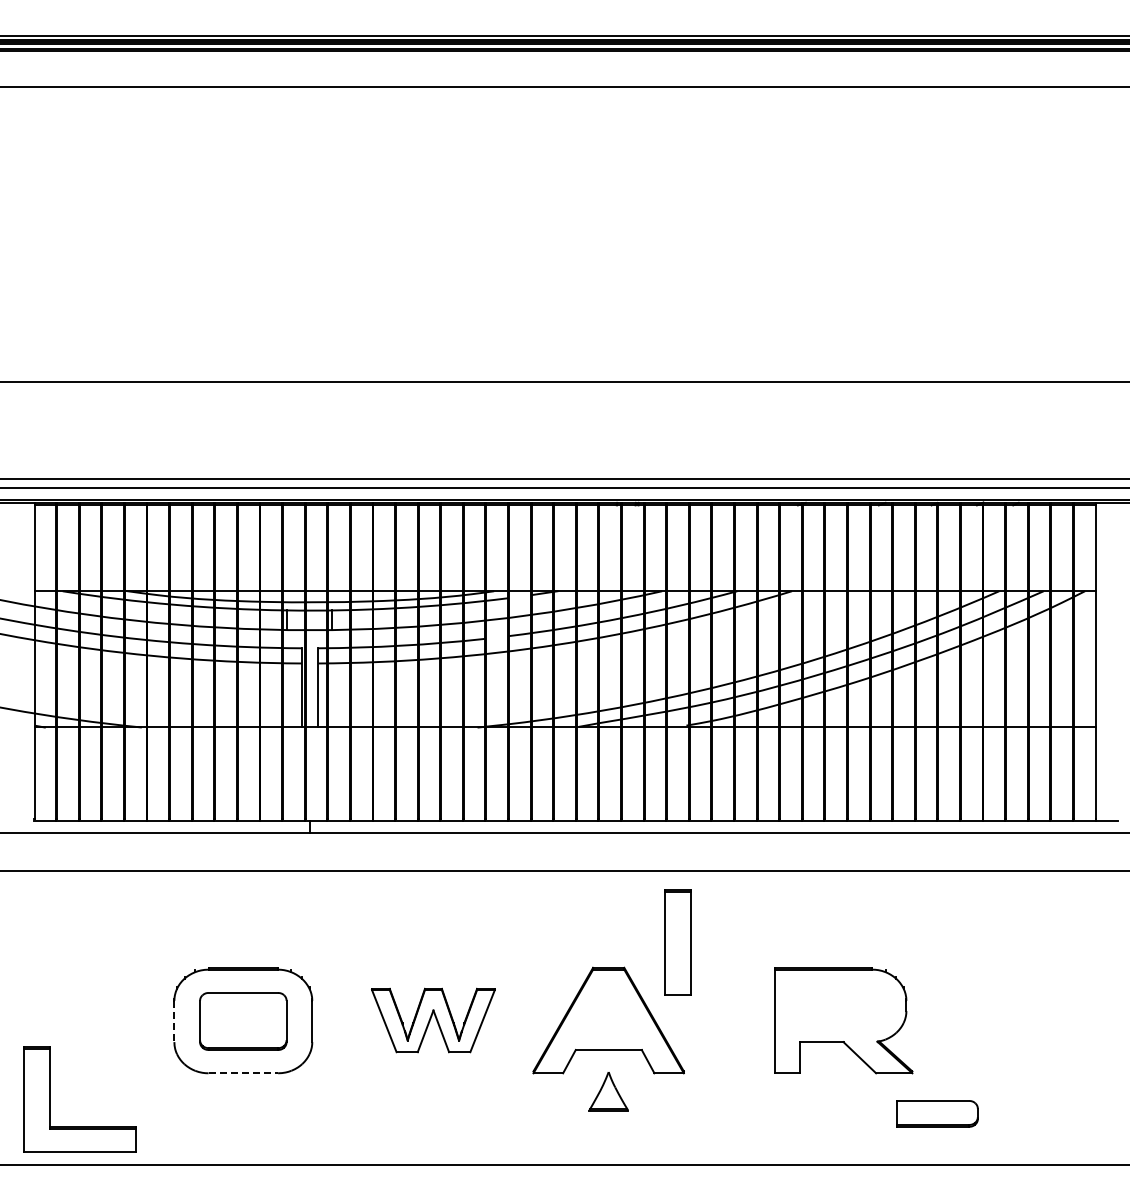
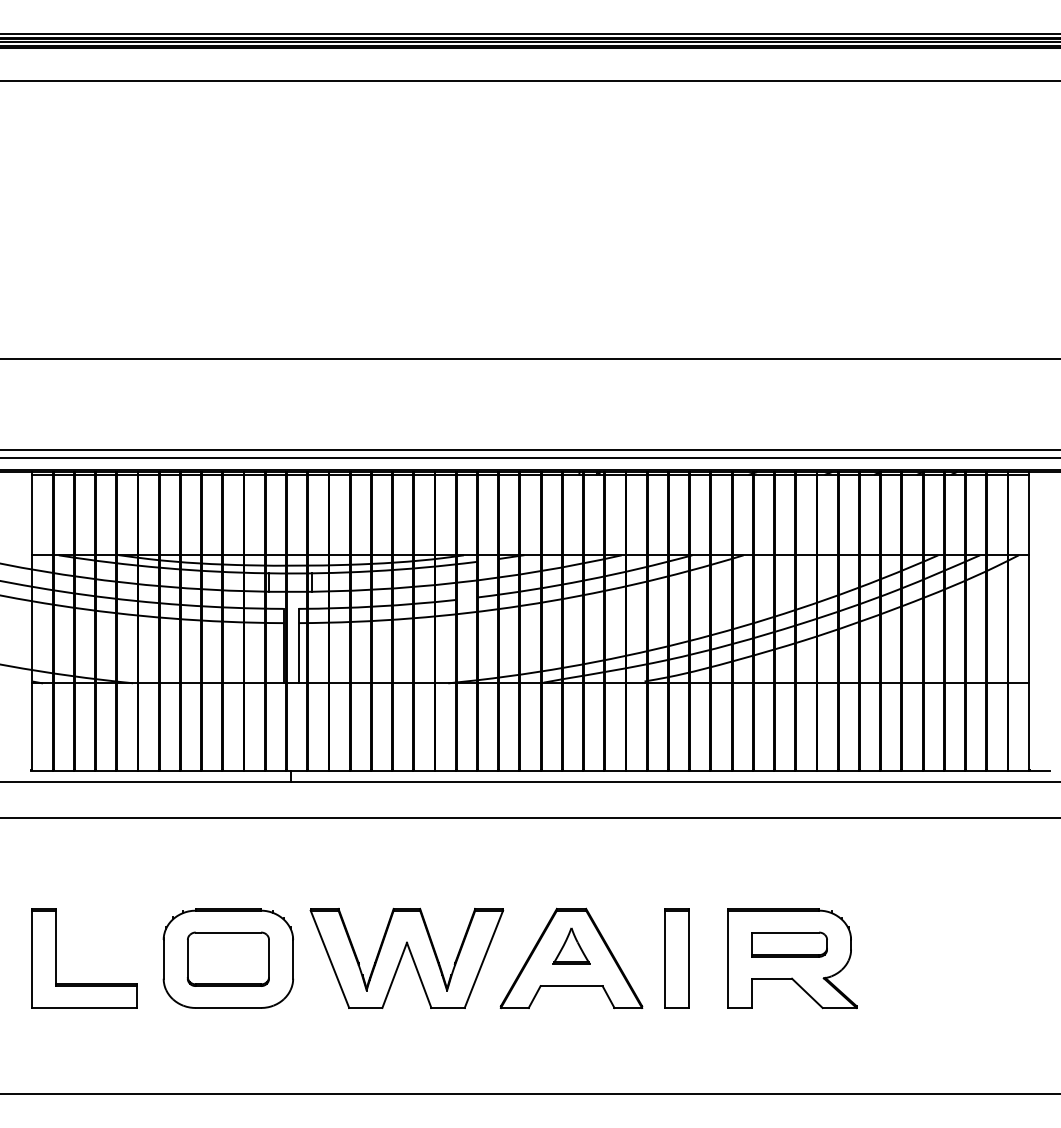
part: (677, 942) -> (676, 958), moved
part: (433, 1020) -> (407, 958), size x1.67
line: (174, 1021) -> (163, 959), dashed -> solid
line: (243, 1073) -> (228, 1008), dashed -> solid
part: (608, 1091) -> (571, 946), moved
part: (937, 1113) -> (789, 944), moved
part: (79, 1126) -> (83, 983), moved

